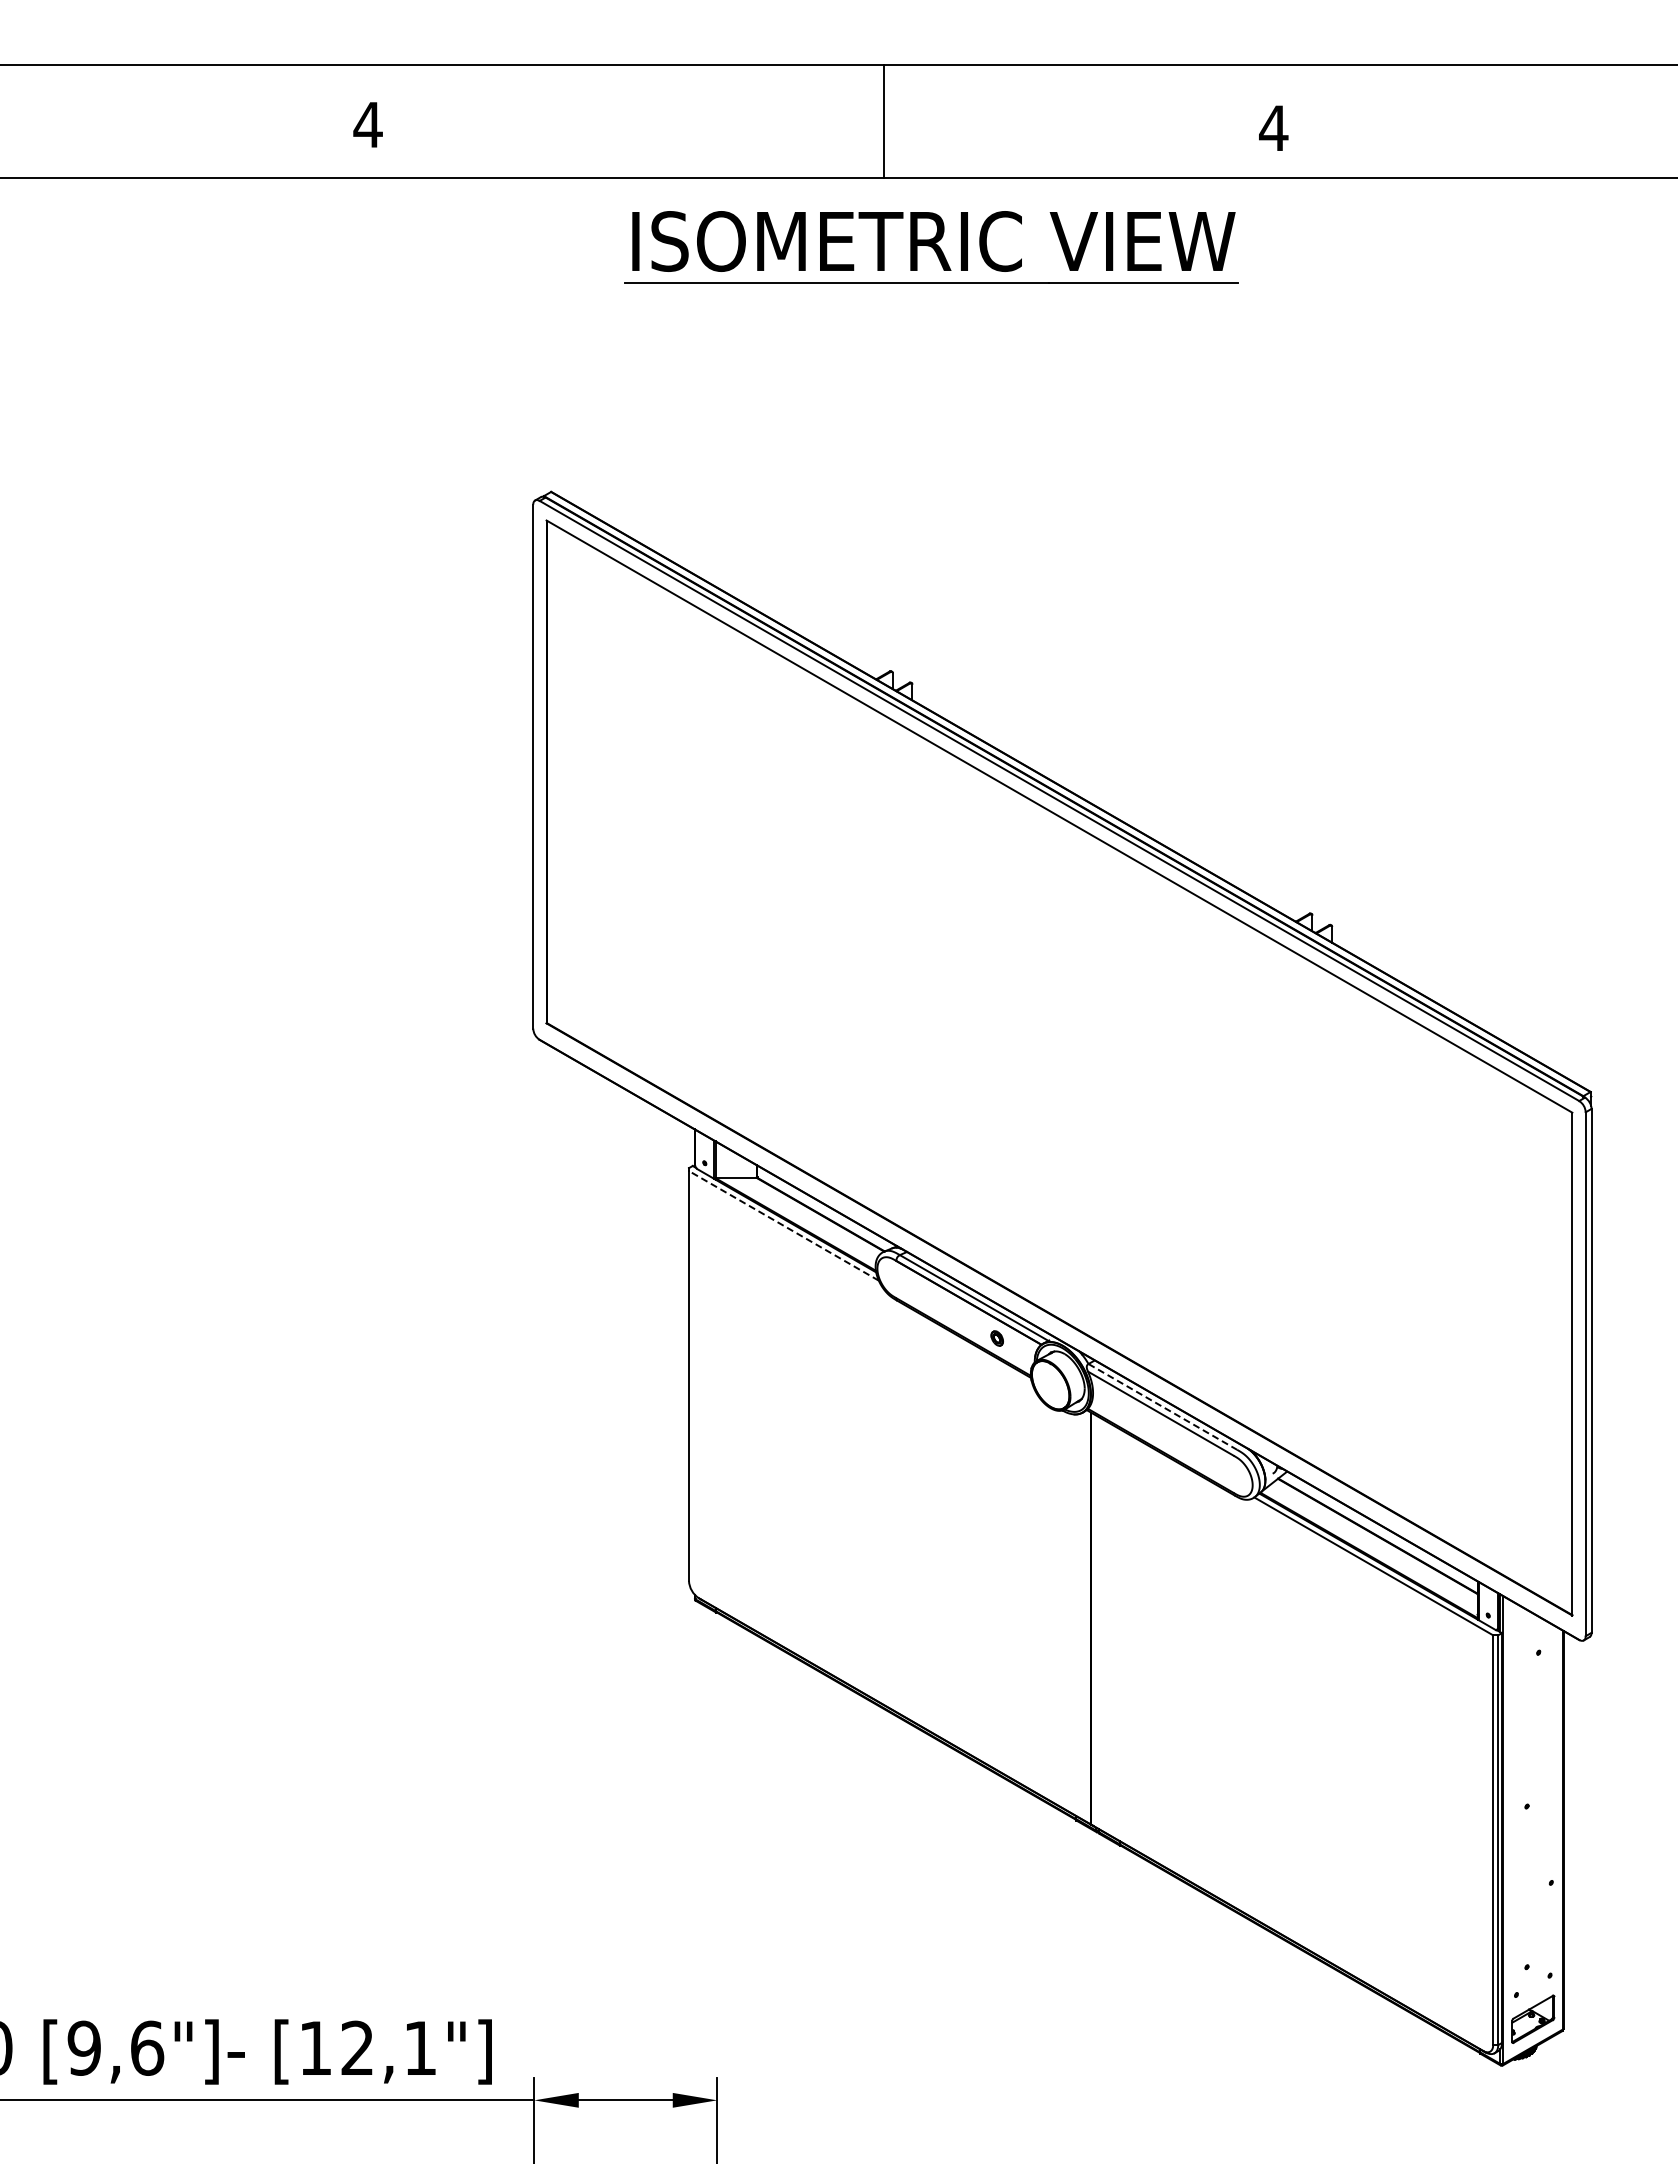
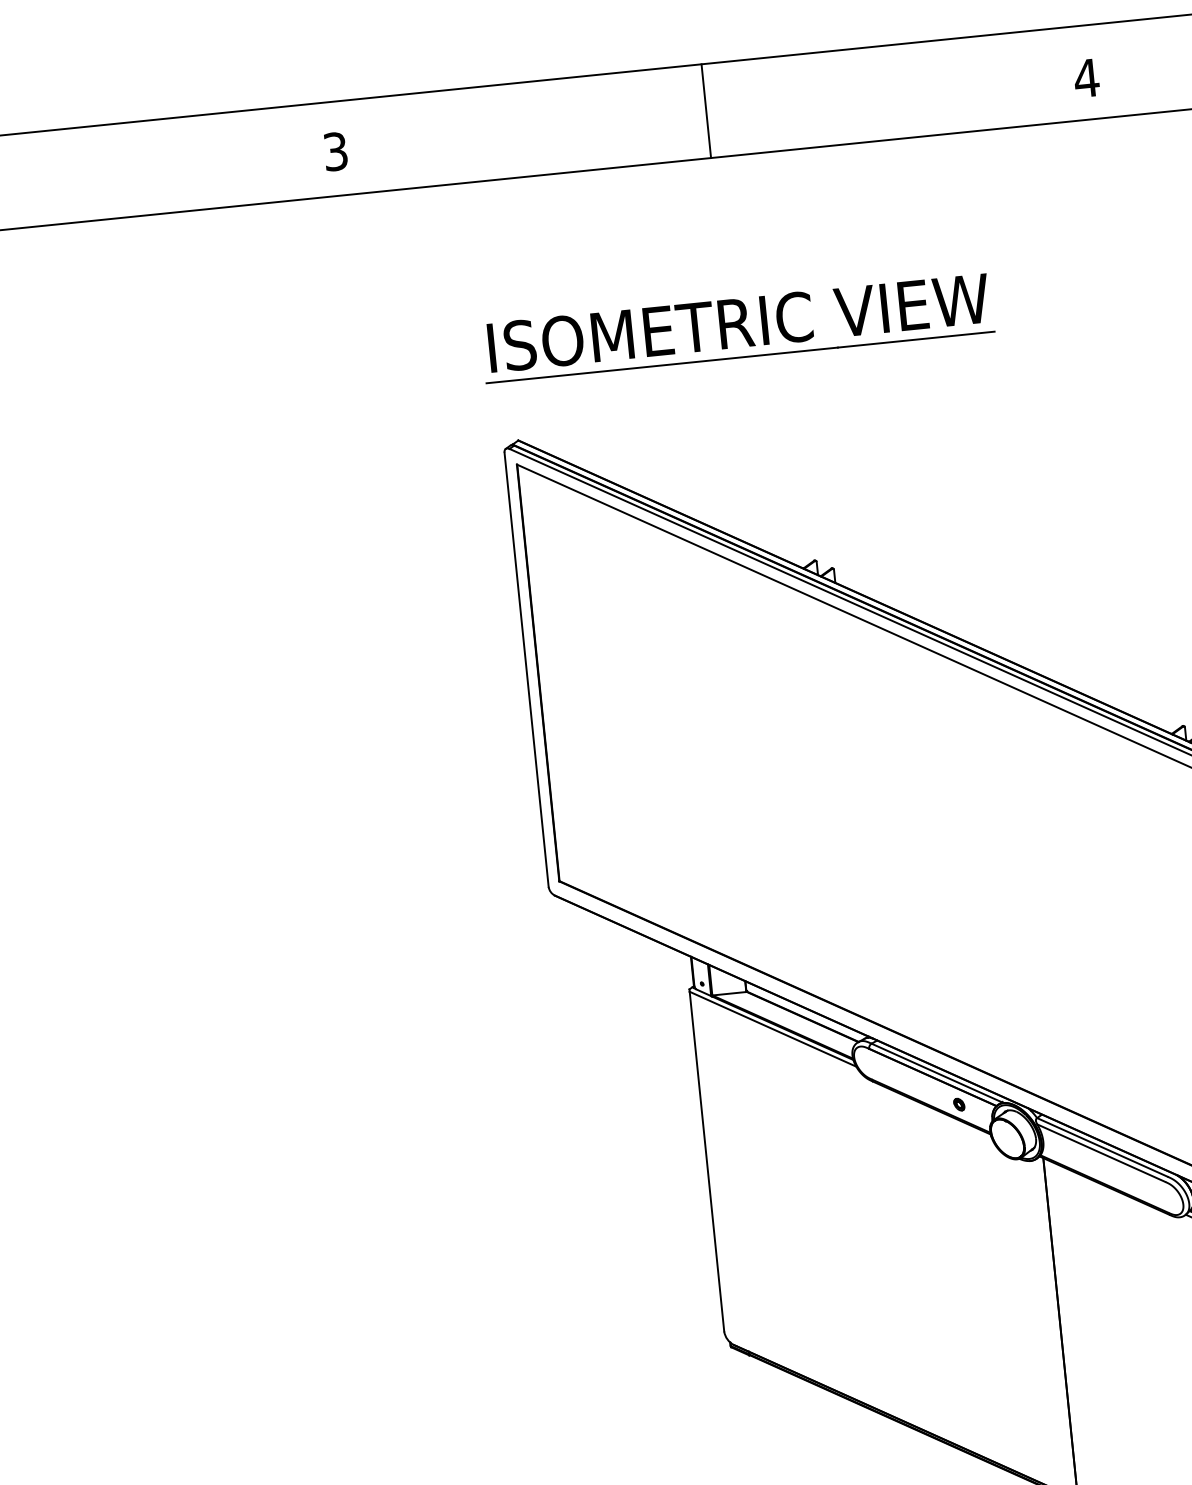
line: (883, 120) -> (706, 110), moved
text: (367, 124) -> (335, 151), 4 -> 3
part: (931, 247) -> (737, 328), moved
line: (783, 1225) -> (772, 1028), dashed -> solid
line: (1162, 1406) -> (1102, 1147), dashed -> solid

